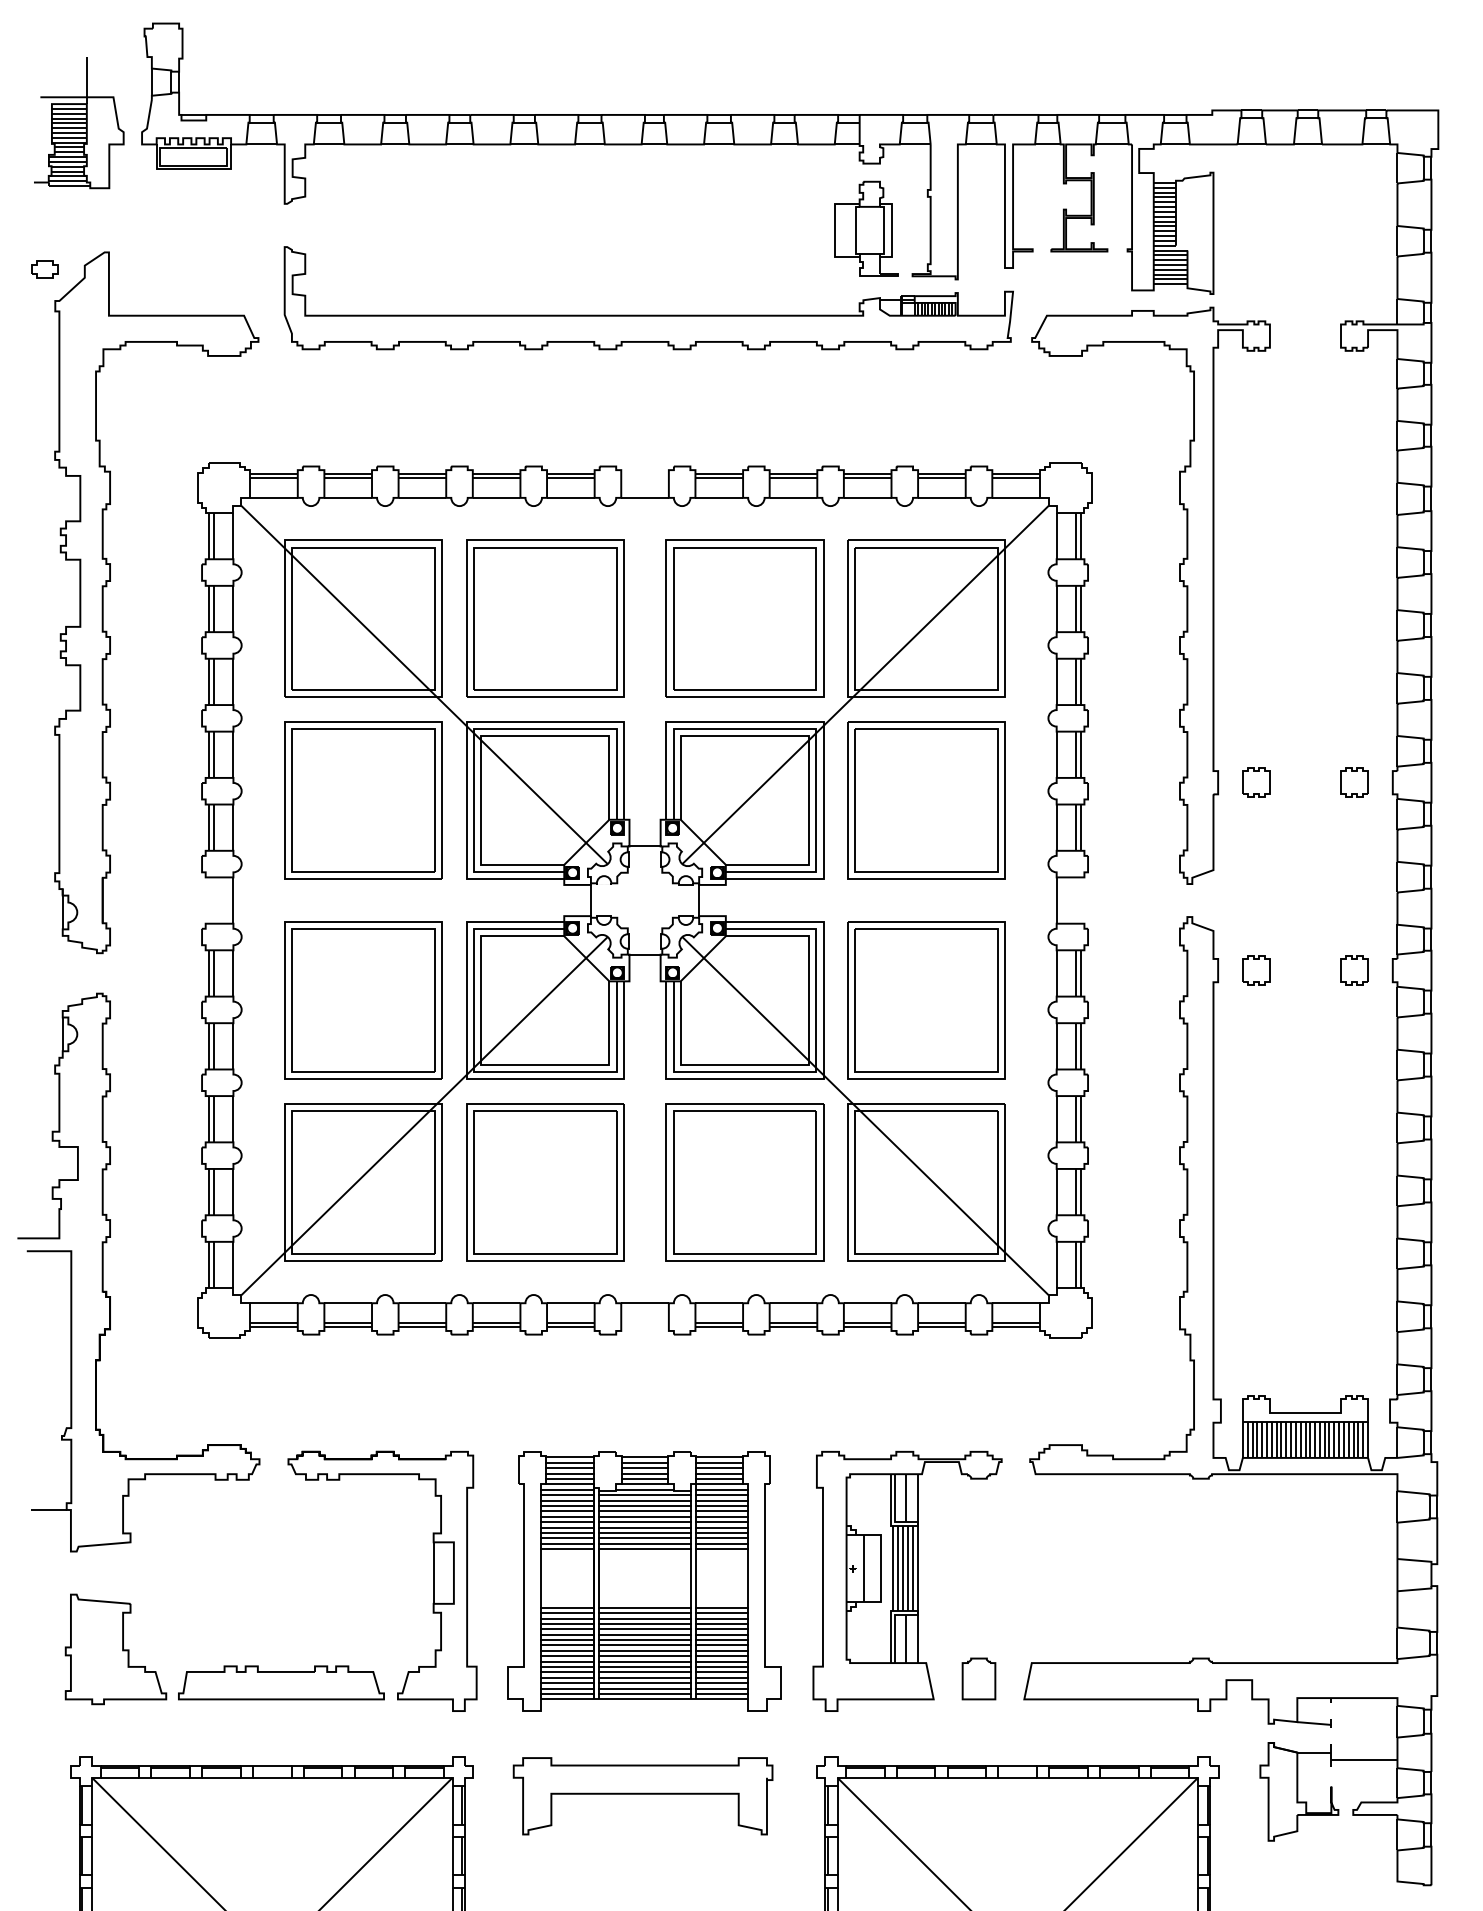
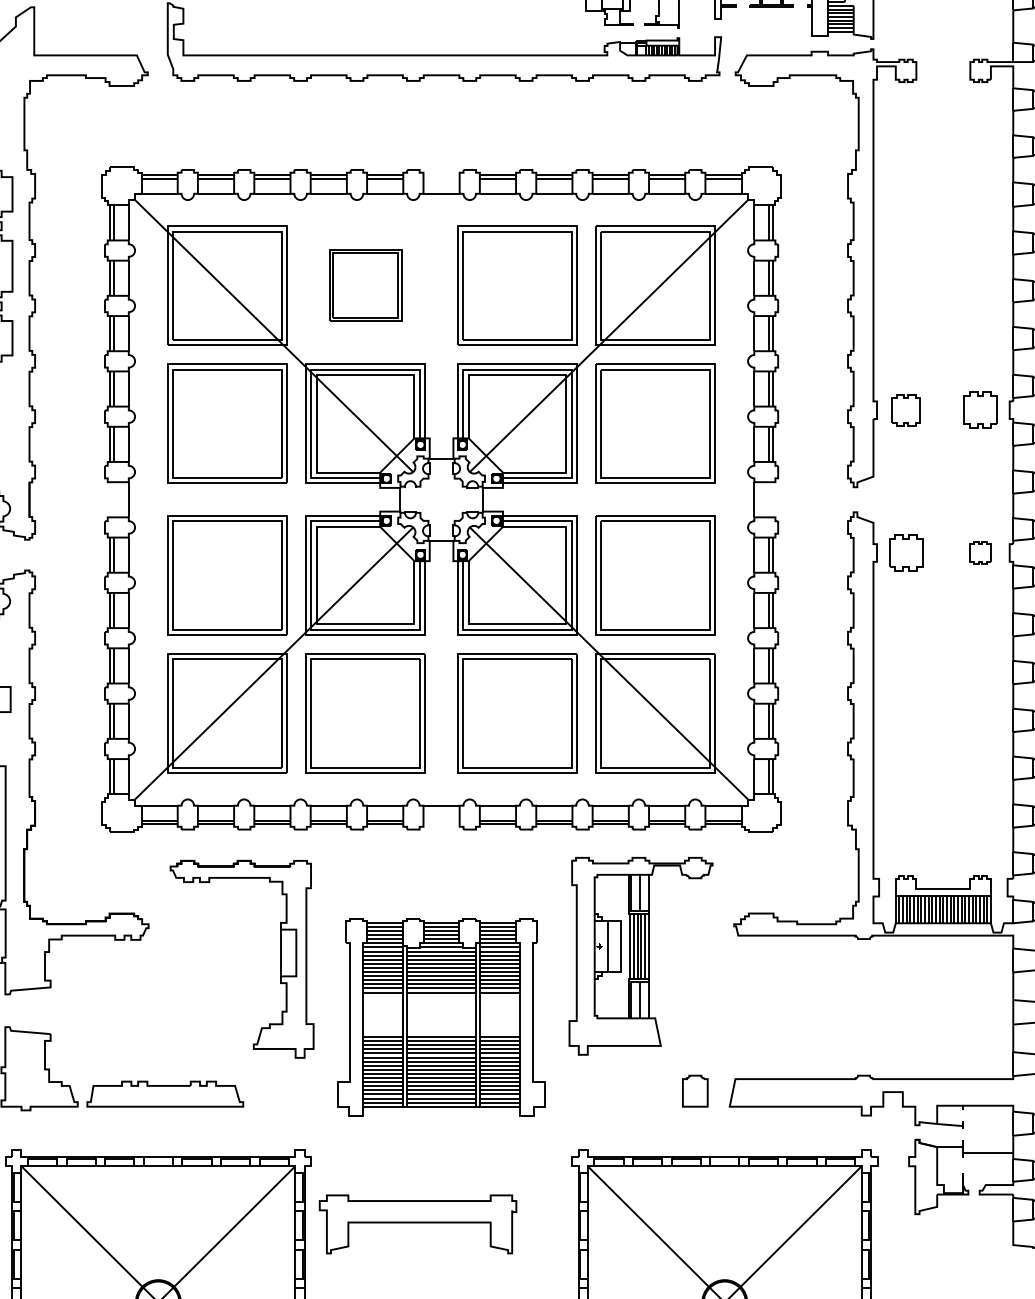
part: (545, 618) -> (365, 285), size x0.6
part: (1256, 782) -> (906, 410), size x1.4
part: (1354, 782) -> (980, 410), size x1.6
part: (1256, 970) -> (906, 552), size x1.6
part: (433, 1580) -> (280, 958), moved
part: (907, 1580) -> (640, 955), moved
curve: (642, 1794) -> (417, 1223), moved

